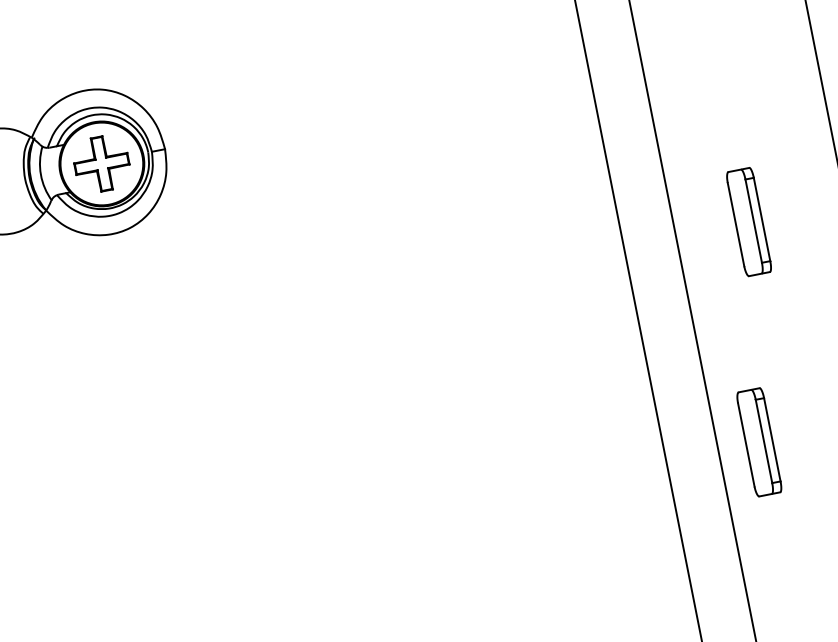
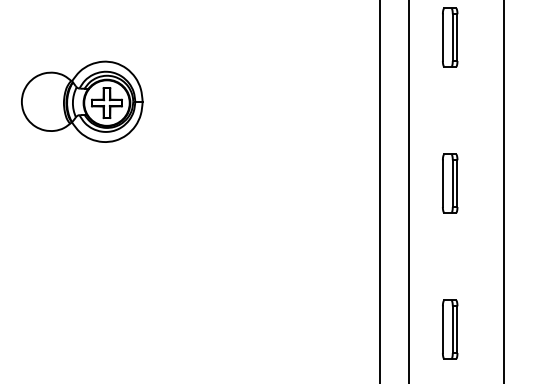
part: (749, 221) -> (450, 183), moved
part: (759, 441) -> (450, 329), moved

